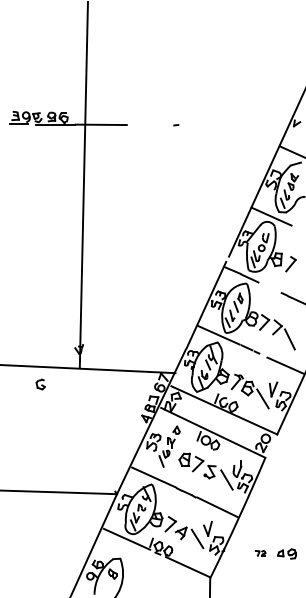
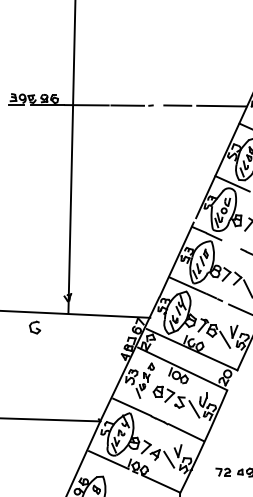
line: (149, 125) -> (128, 105), added
line: (207, 125) -> (177, 105), added
line: (258, 125) -> (221, 105), added
part: (40, 384) -> (34, 327), size x1.43
part: (260, 553) -> (223, 472), size x1.67

